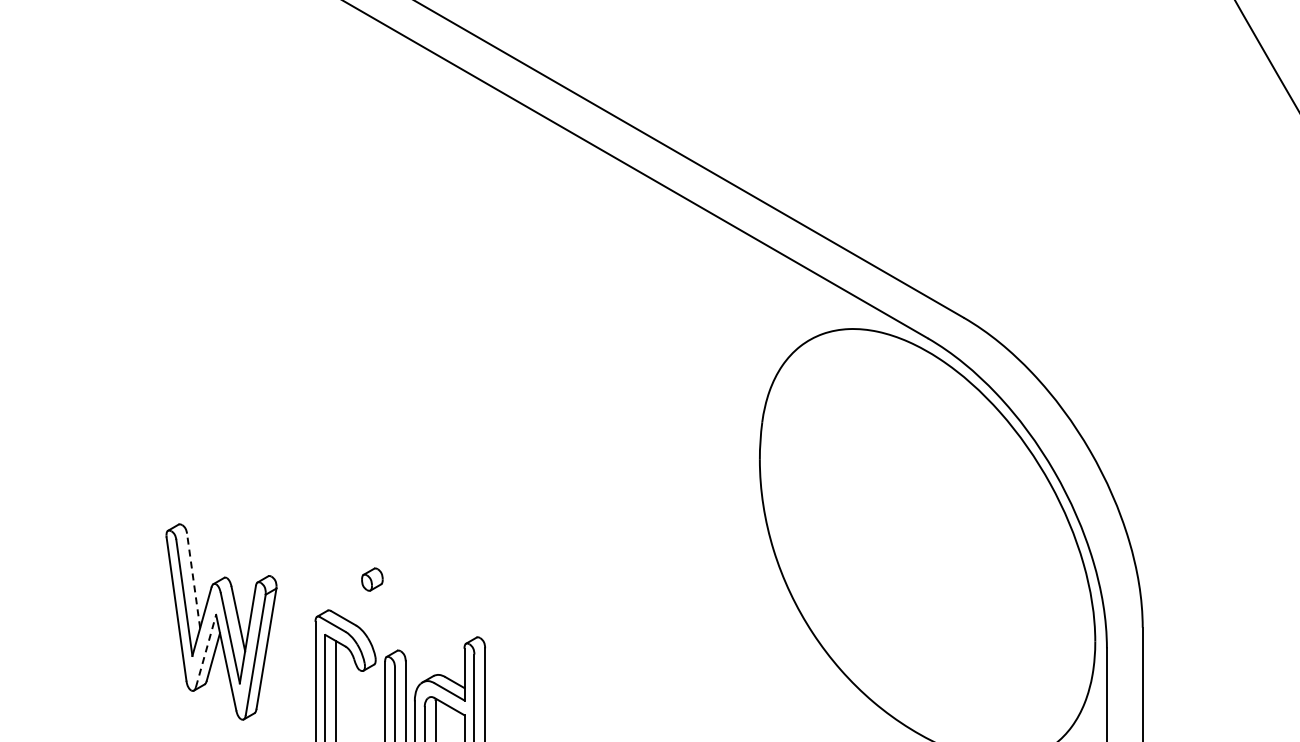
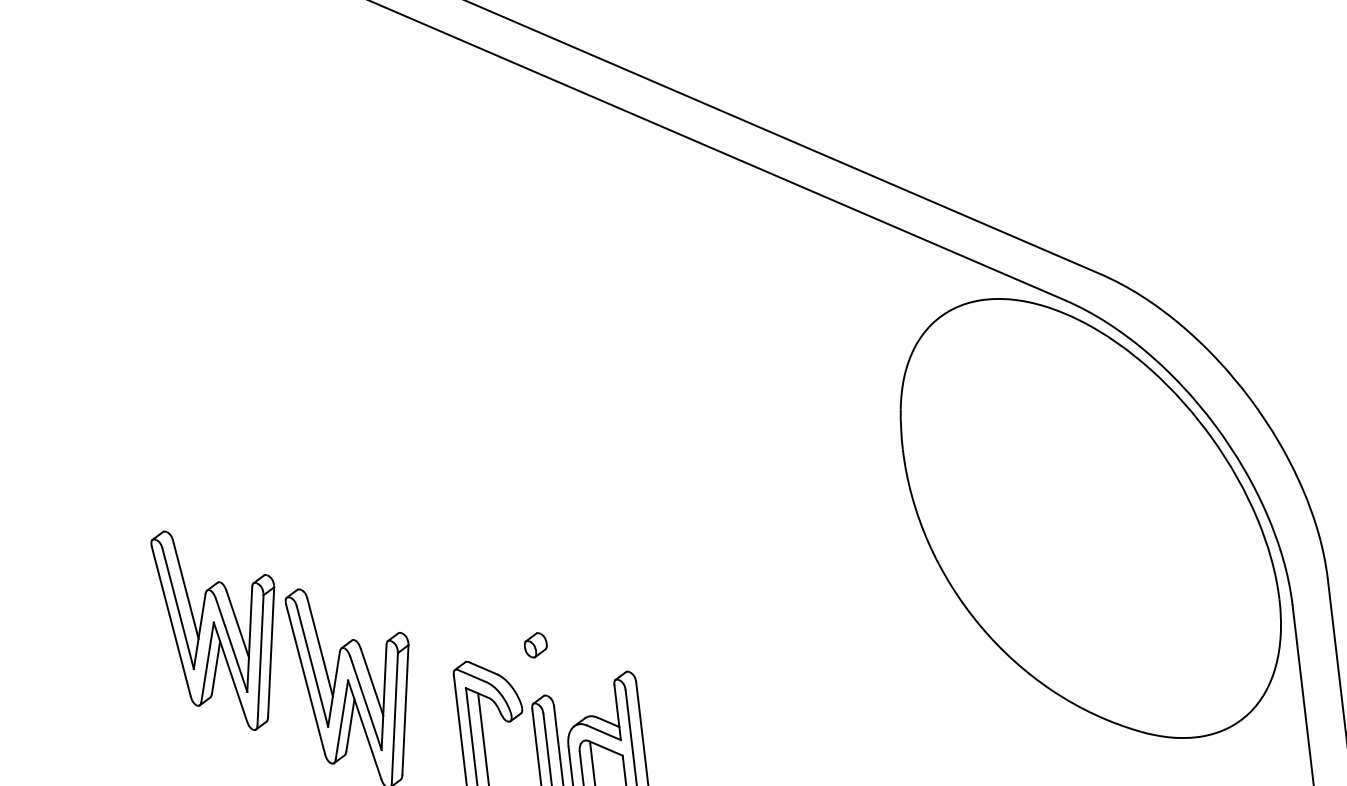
part: (102, 552) -> (220, 628), added
part: (372, 579) -> (535, 645), moved
line: (193, 580) -> (319, 647), dashed -> solid
line: (206, 651) -> (342, 720), dashed -> solid

